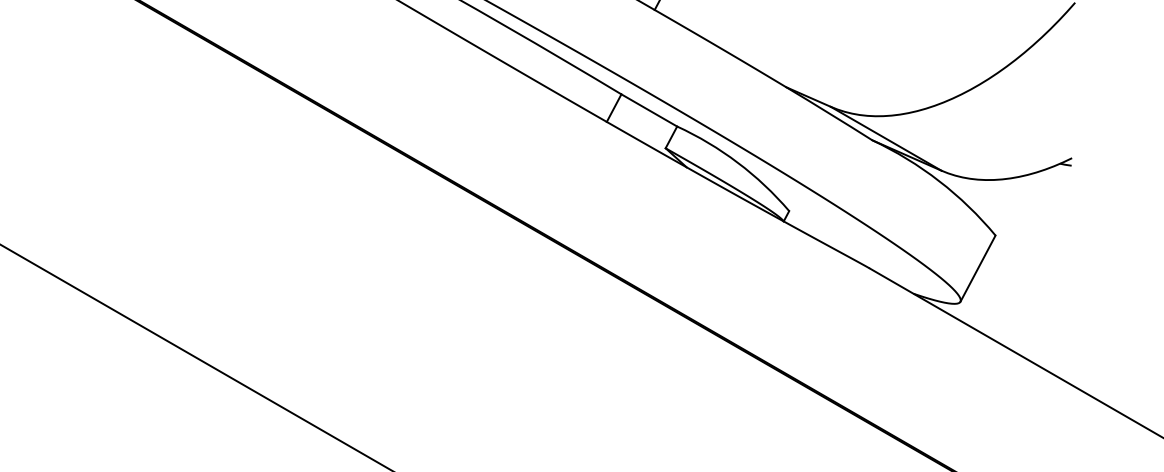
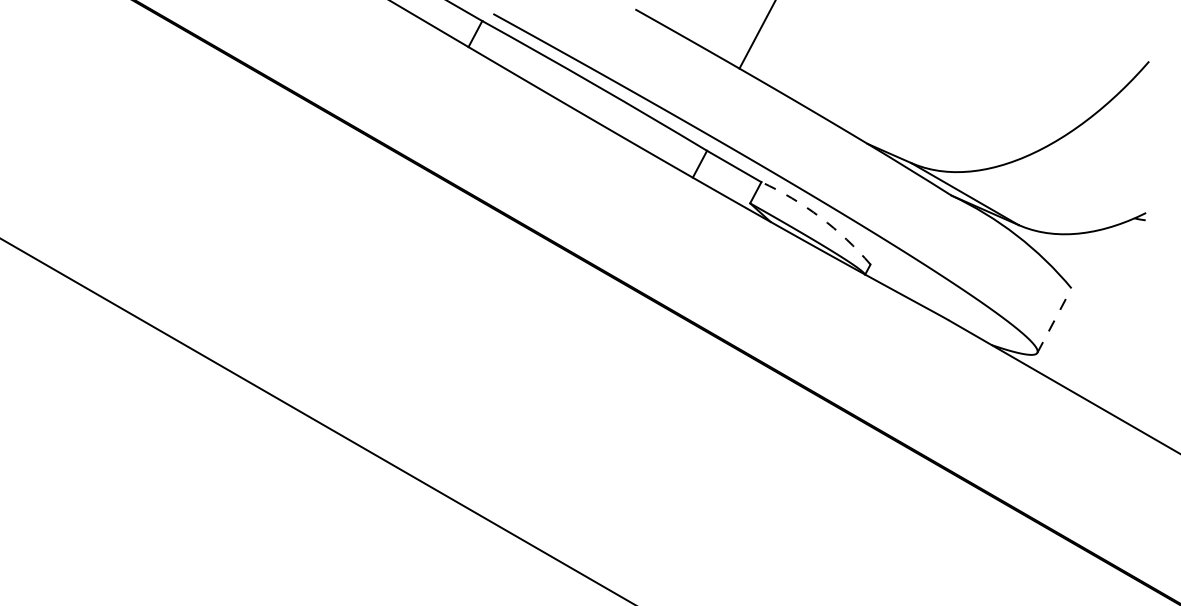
arc: (737, 162) -> (820, 217), solid -> dashed
line: (978, 268) -> (1054, 320), solid -> dashed

